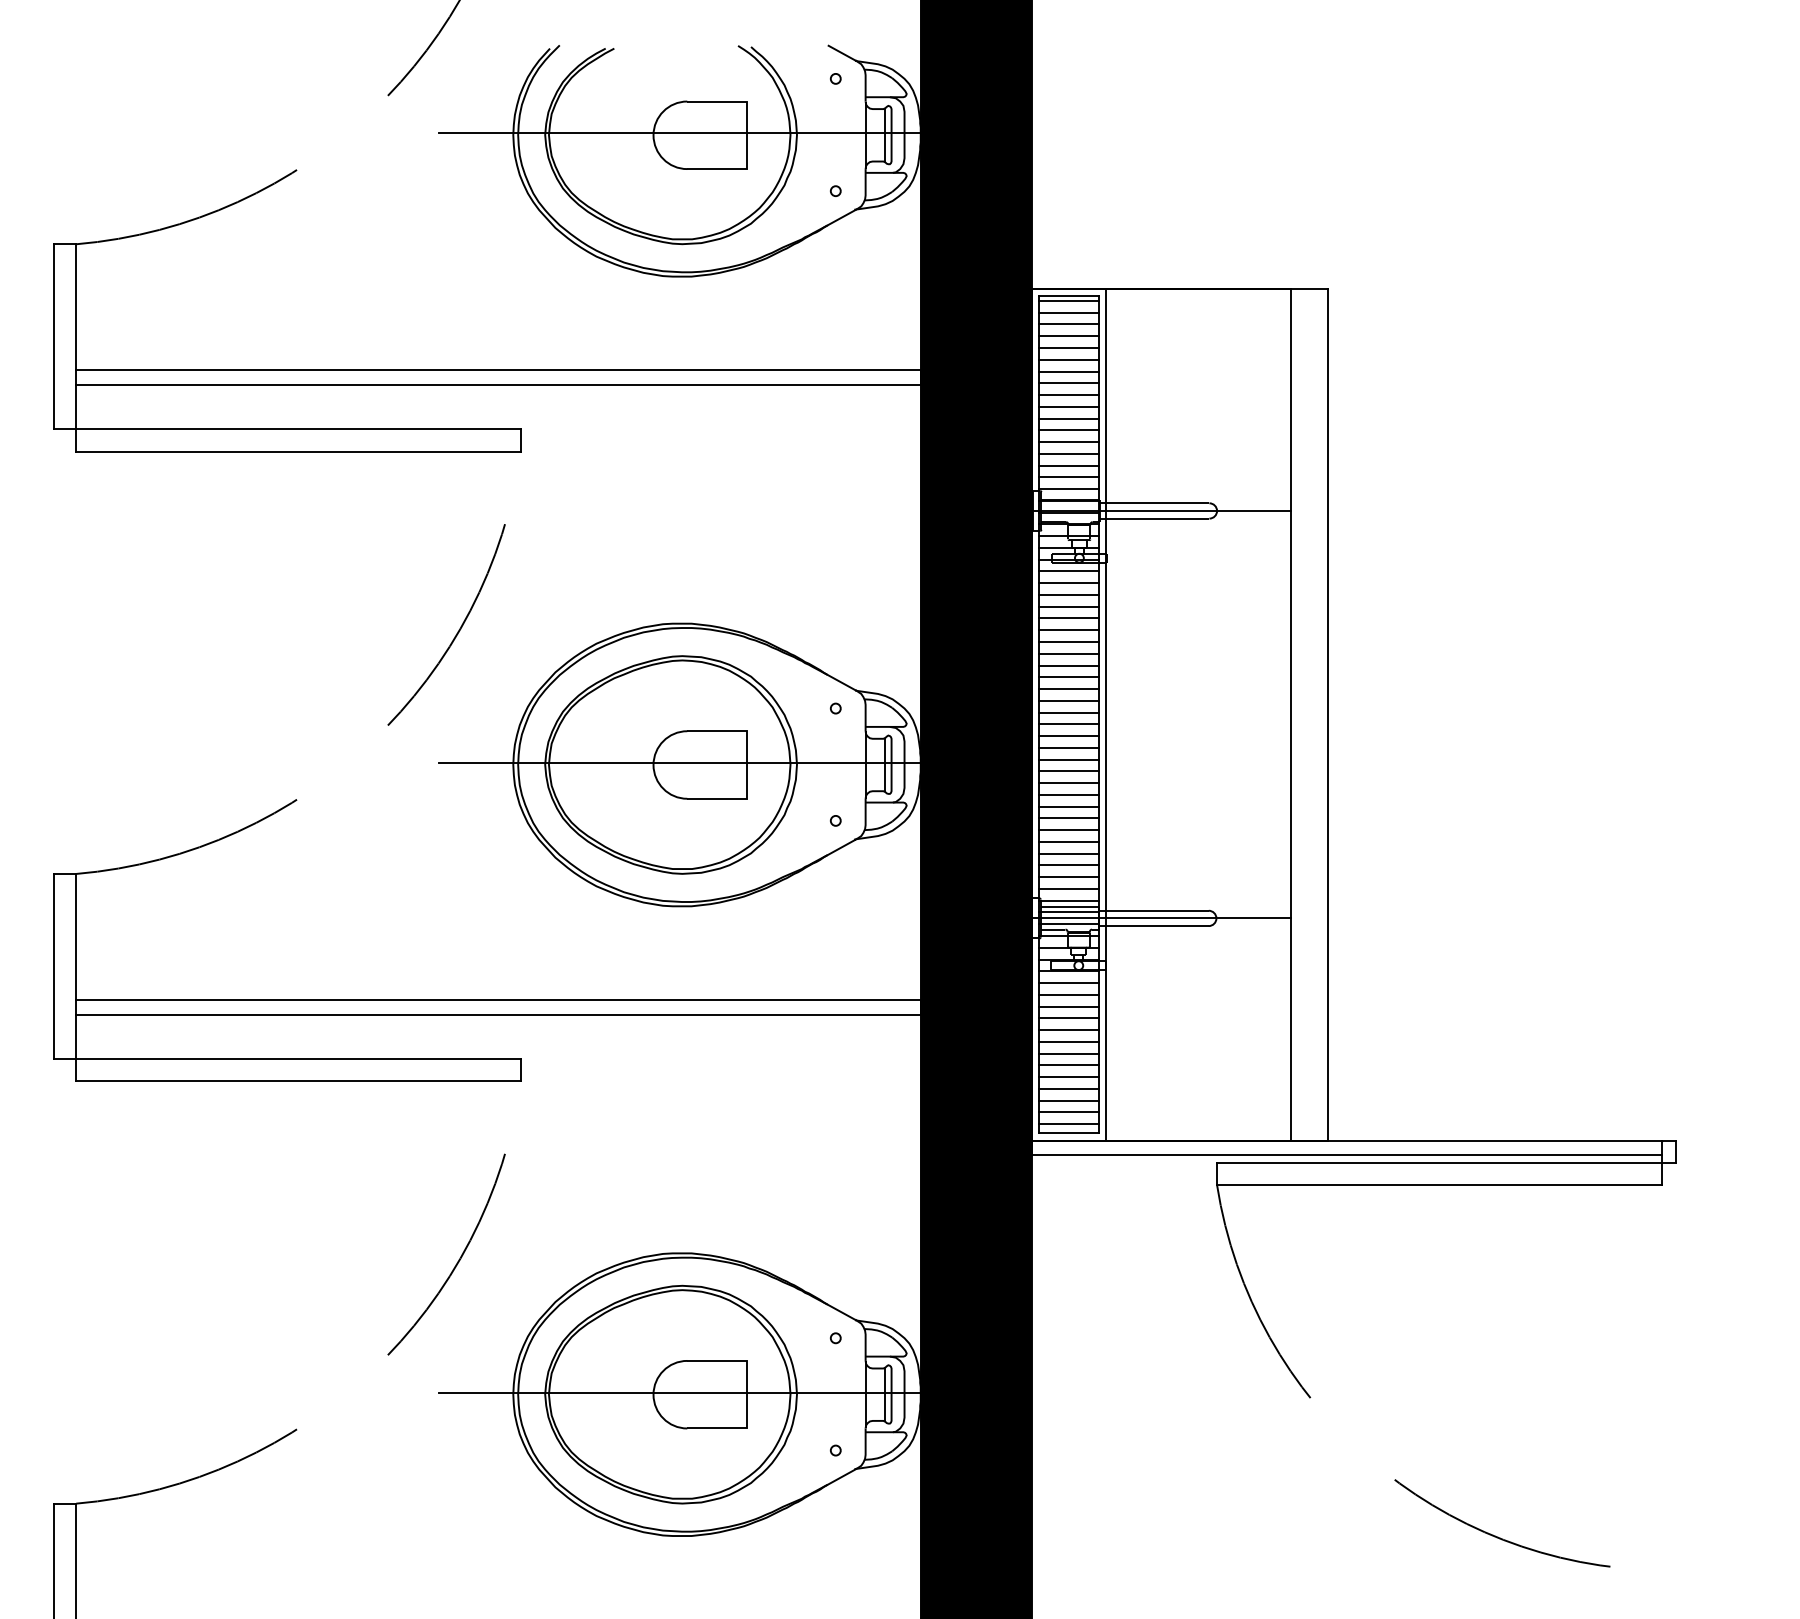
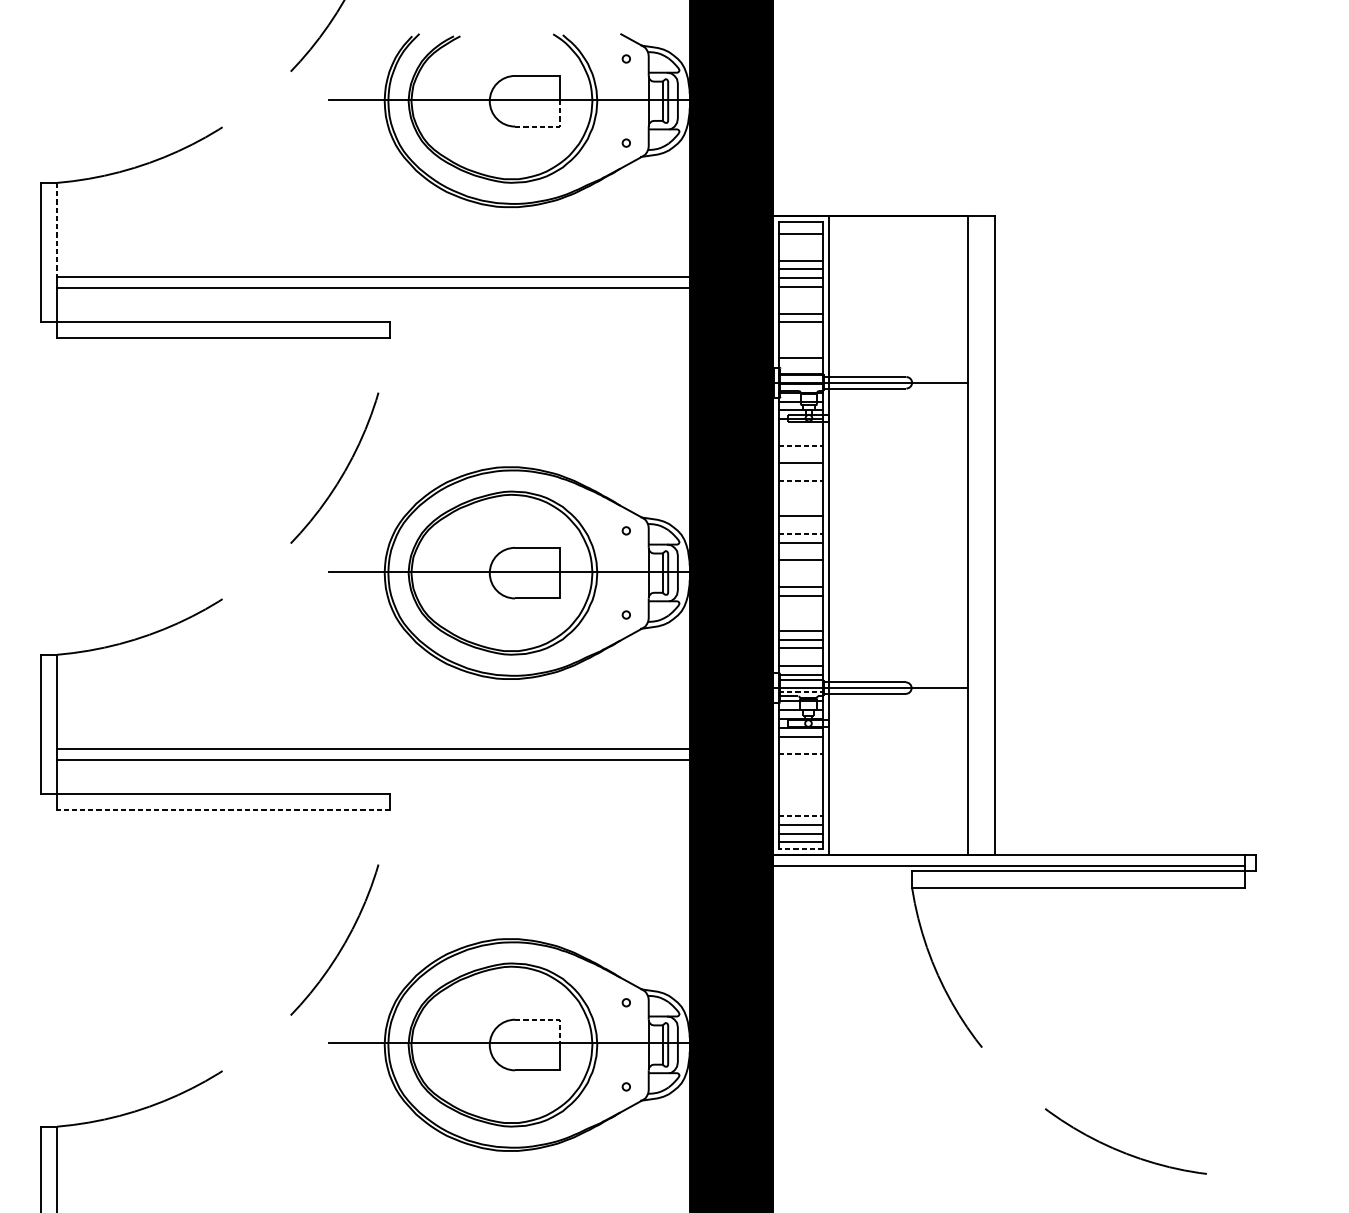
line: (734, 169) -> (550, 126), solid -> dashed
line: (1068, 300) -> (800, 225), removed
line: (76, 307) -> (57, 230), solid -> dashed
line: (1068, 324) -> (800, 243), removed
line: (1068, 336) -> (800, 252), removed
line: (1068, 395) -> (800, 296), removed
line: (1068, 406) -> (800, 304), removed
line: (1068, 442) -> (800, 331), removed
line: (1068, 453) -> (800, 339), removed
line: (1068, 465) -> (800, 348), removed
line: (1068, 489) -> (800, 366), removed
line: (1068, 571) -> (800, 428), removed
line: (1068, 583) -> (800, 437), removed
line: (1068, 594) -> (800, 445), solid -> dashed
line: (1068, 606) -> (800, 454), removed
line: (1068, 630) -> (800, 472), removed
line: (1068, 642) -> (800, 481), solid -> dashed
line: (1068, 653) -> (800, 489), removed
line: (1068, 665) -> (800, 498), removed
line: (1068, 677) -> (800, 507), removed
line: (1068, 700) -> (800, 524), removed
line: (1068, 712) -> (800, 533), solid -> dashed
line: (1068, 736) -> (800, 551), removed
line: (1068, 759) -> (800, 569), removed
line: (1068, 771) -> (800, 578), removed
line: (1068, 806) -> (800, 604), removed
line: (1068, 818) -> (800, 613), removed
line: (1068, 830) -> (800, 622), removed
line: (1068, 877) -> (800, 657), removed
line: (1068, 912) -> (800, 683), removed
line: (1068, 924) -> (800, 692), solid -> dashed
line: (1068, 994) -> (800, 745), removed
line: (1068, 1006) -> (800, 754), solid -> dashed
line: (1068, 1018) -> (800, 763), removed
line: (1068, 1030) -> (800, 772), removed
line: (1068, 1041) -> (800, 780), removed
line: (1068, 1053) -> (800, 789), removed
line: (1068, 1065) -> (800, 798), removed
line: (1068, 1077) -> (800, 807), removed
line: (297, 1081) -> (222, 810), solid -> dashed
line: (1068, 1088) -> (800, 815), solid -> dashed
line: (1068, 1133) -> (800, 849), solid -> dashed
line: (734, 1360) -> (550, 1019), solid -> dashed

